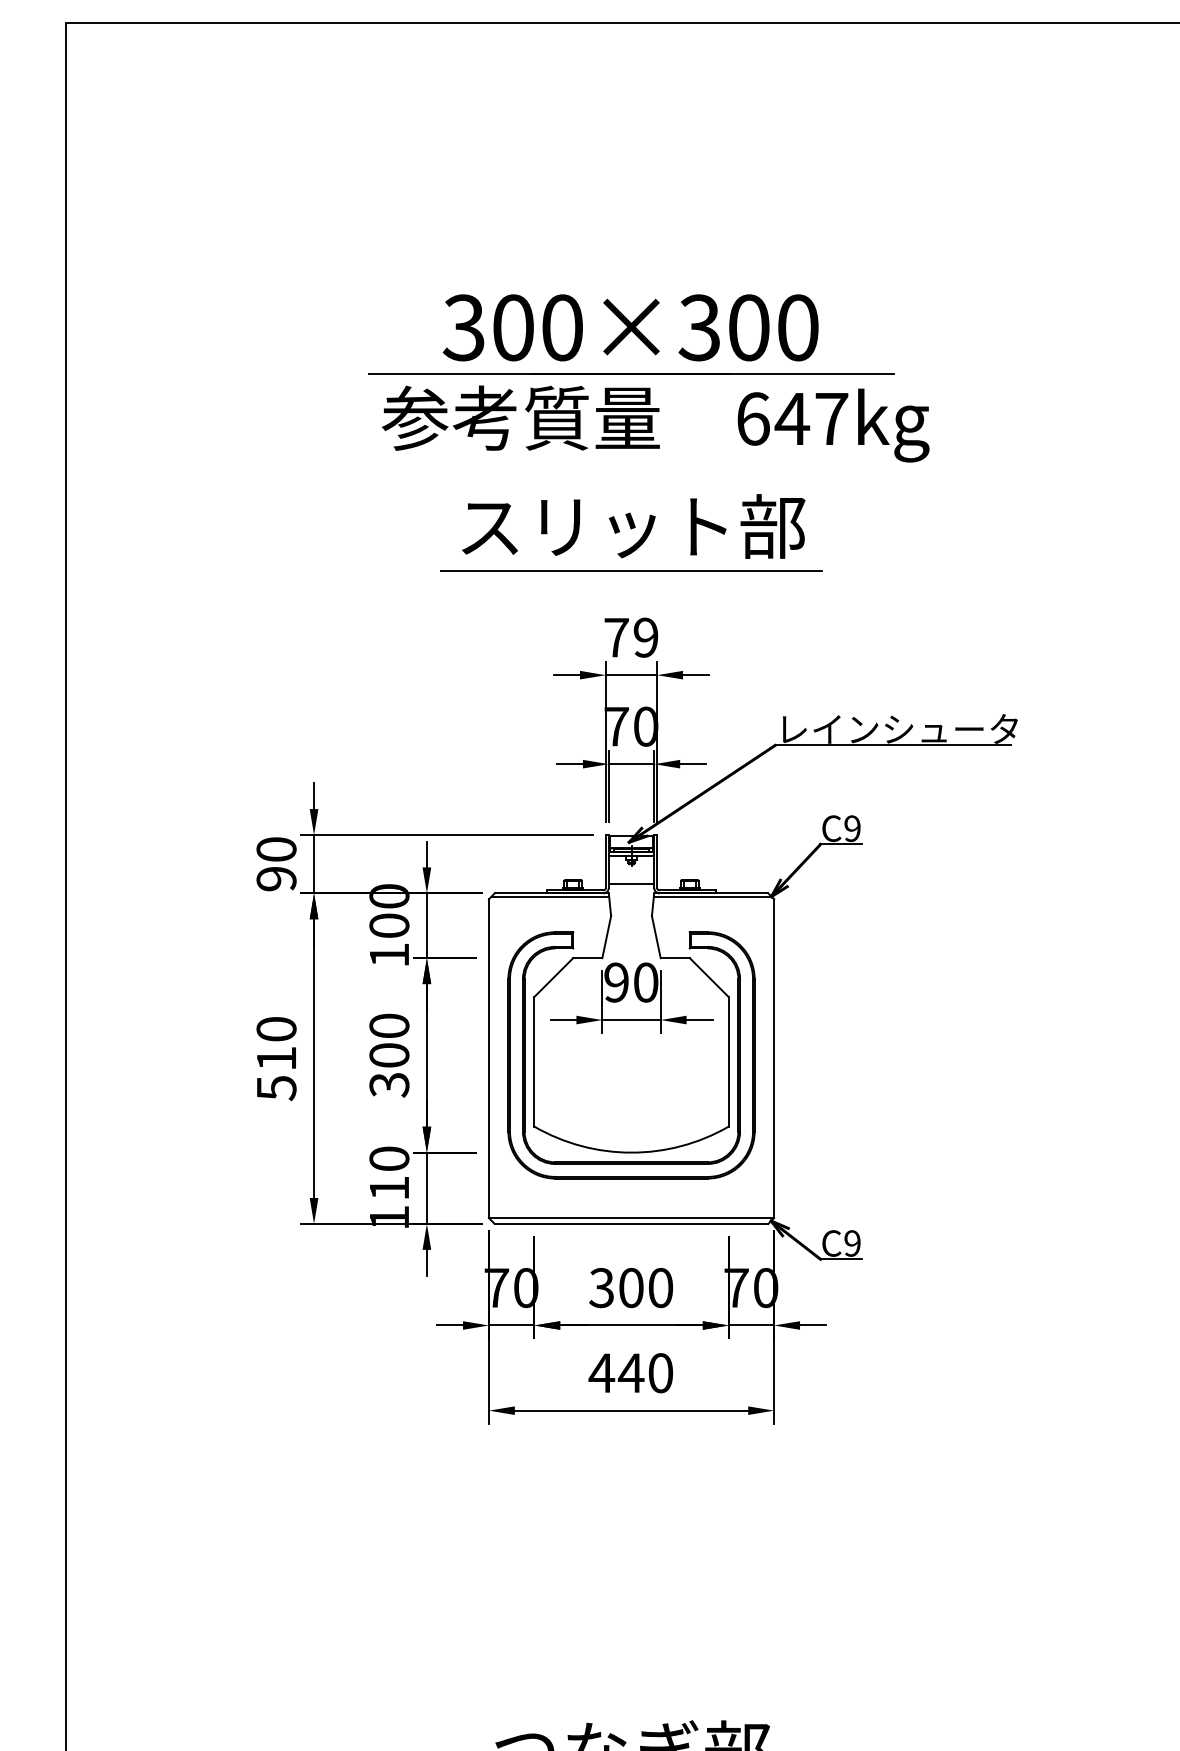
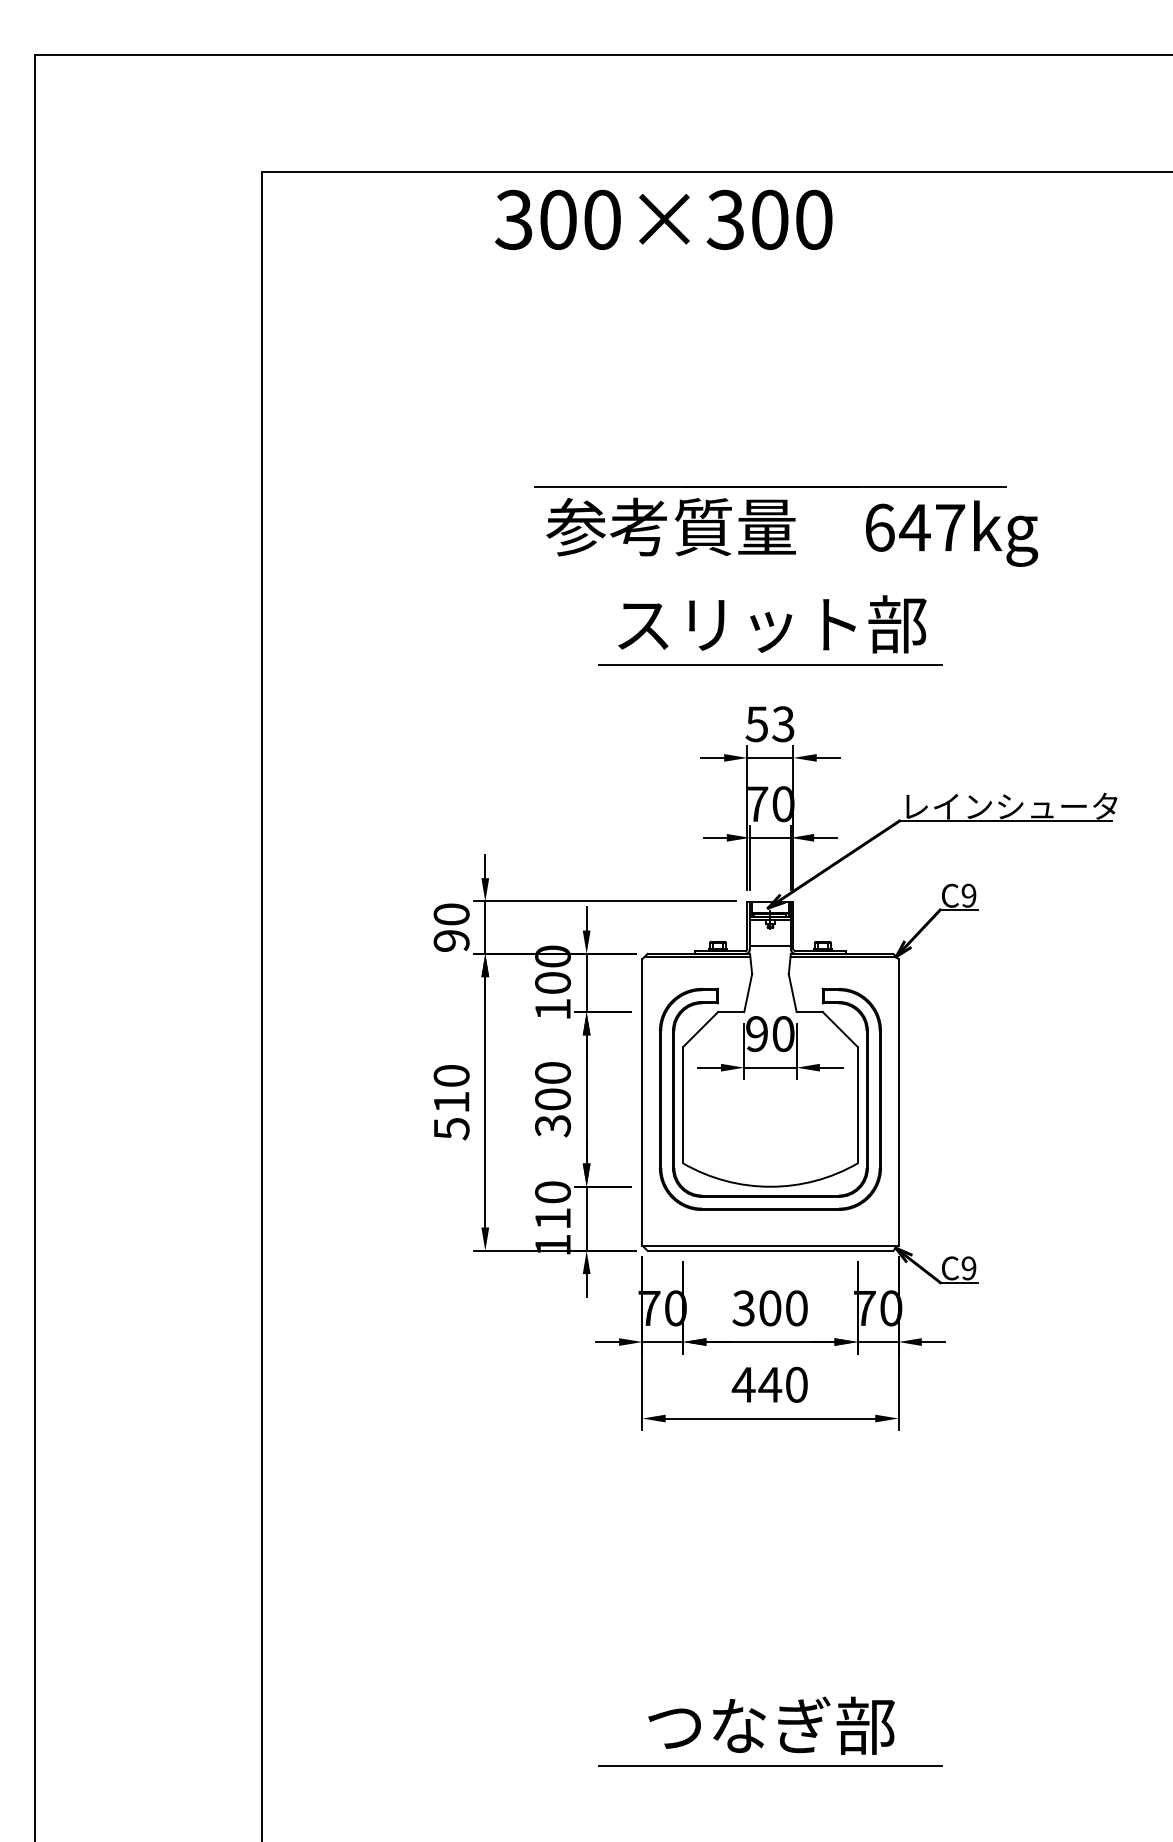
text: (630, 327) -> (663, 219), moved
text: (630, 637) -> (769, 724), 79 -> 53

